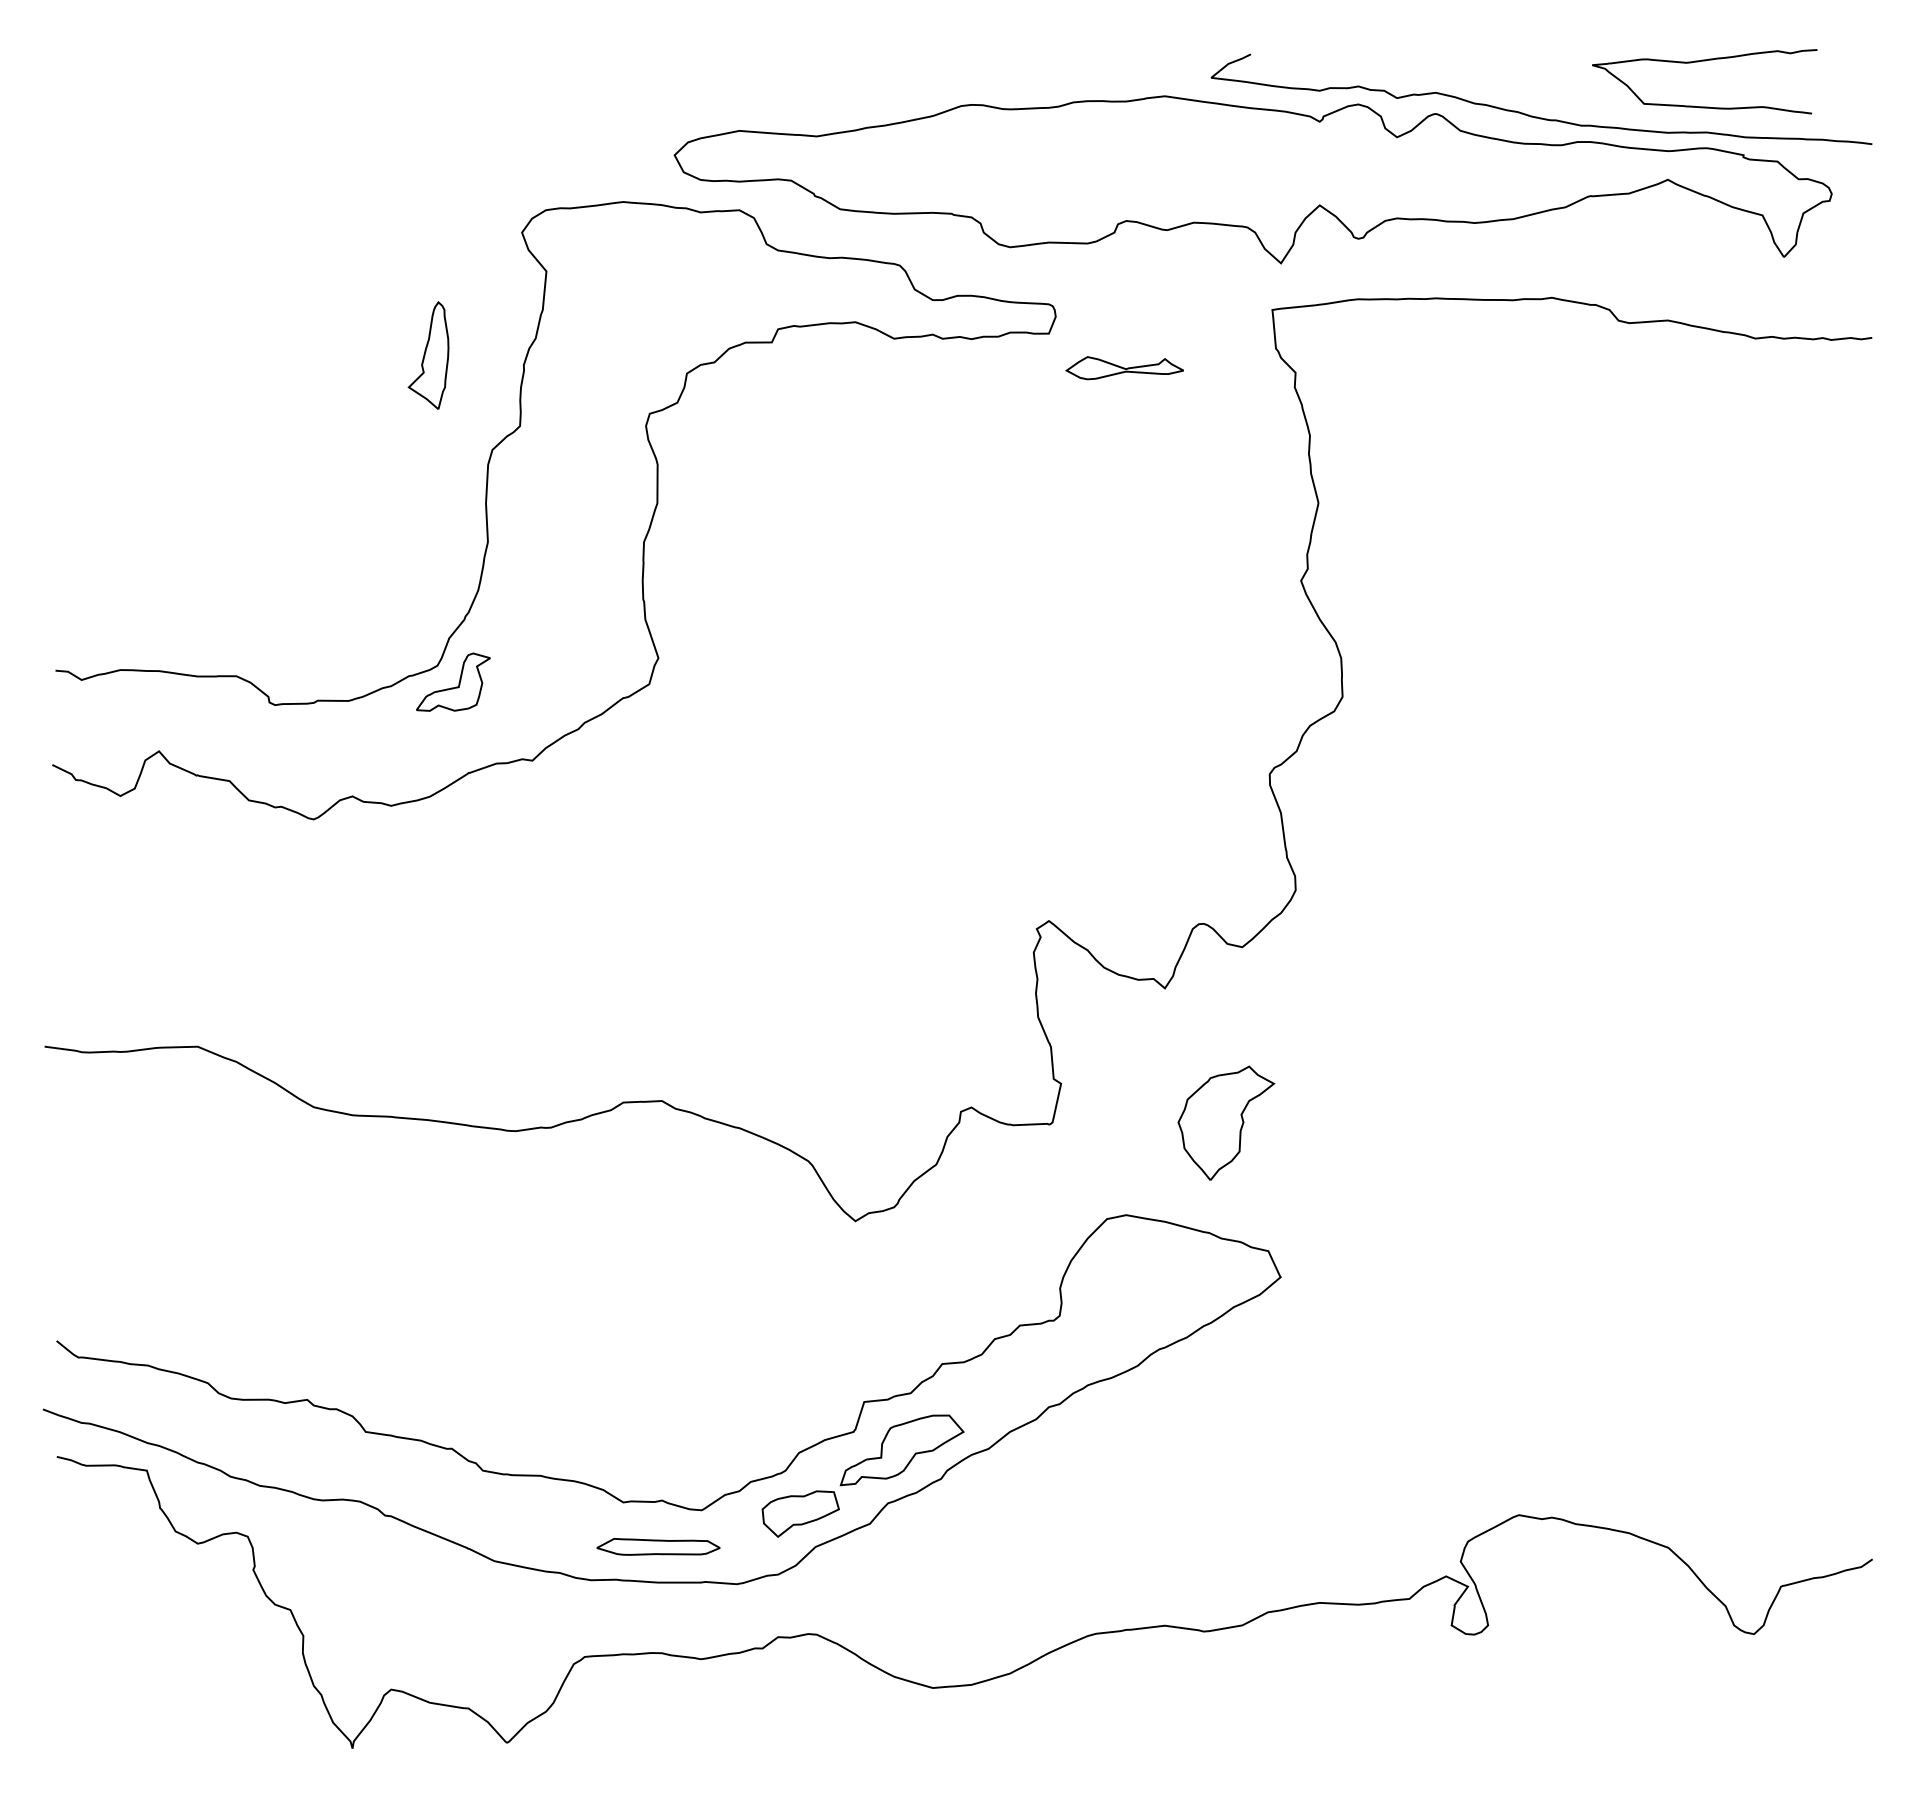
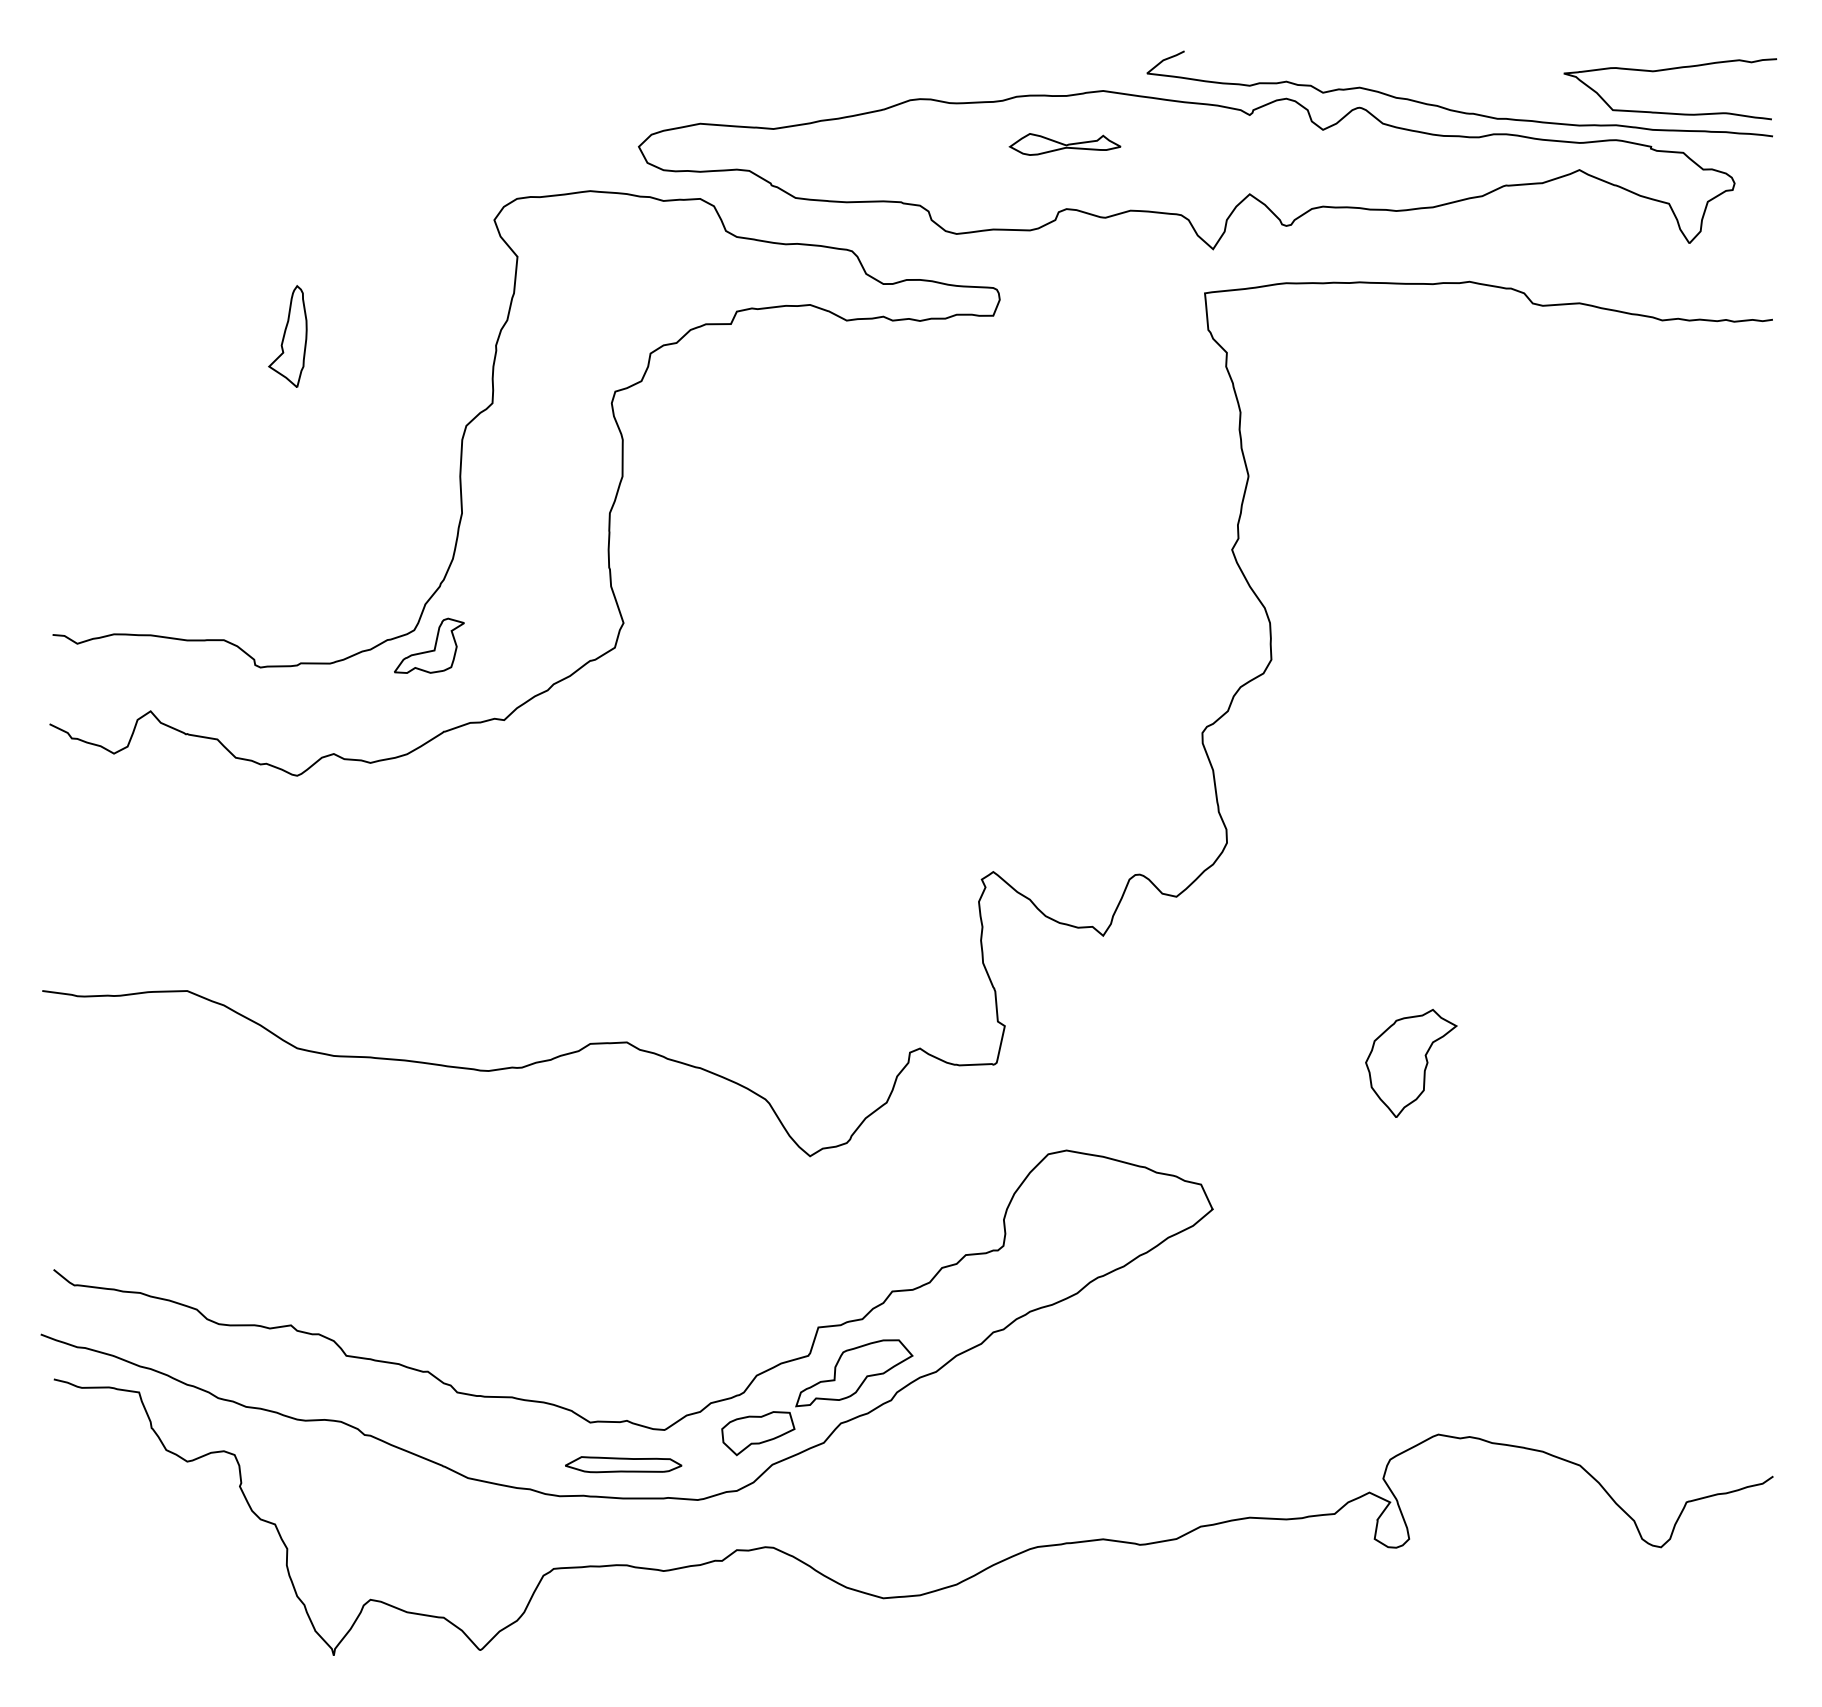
curve: (1702, 61) -> (1668, 70), moved
part: (428, 355) -> (287, 336), moved
part: (1124, 368) -> (1064, 144), moved
part: (1226, 1123) -> (1411, 1063), moved

